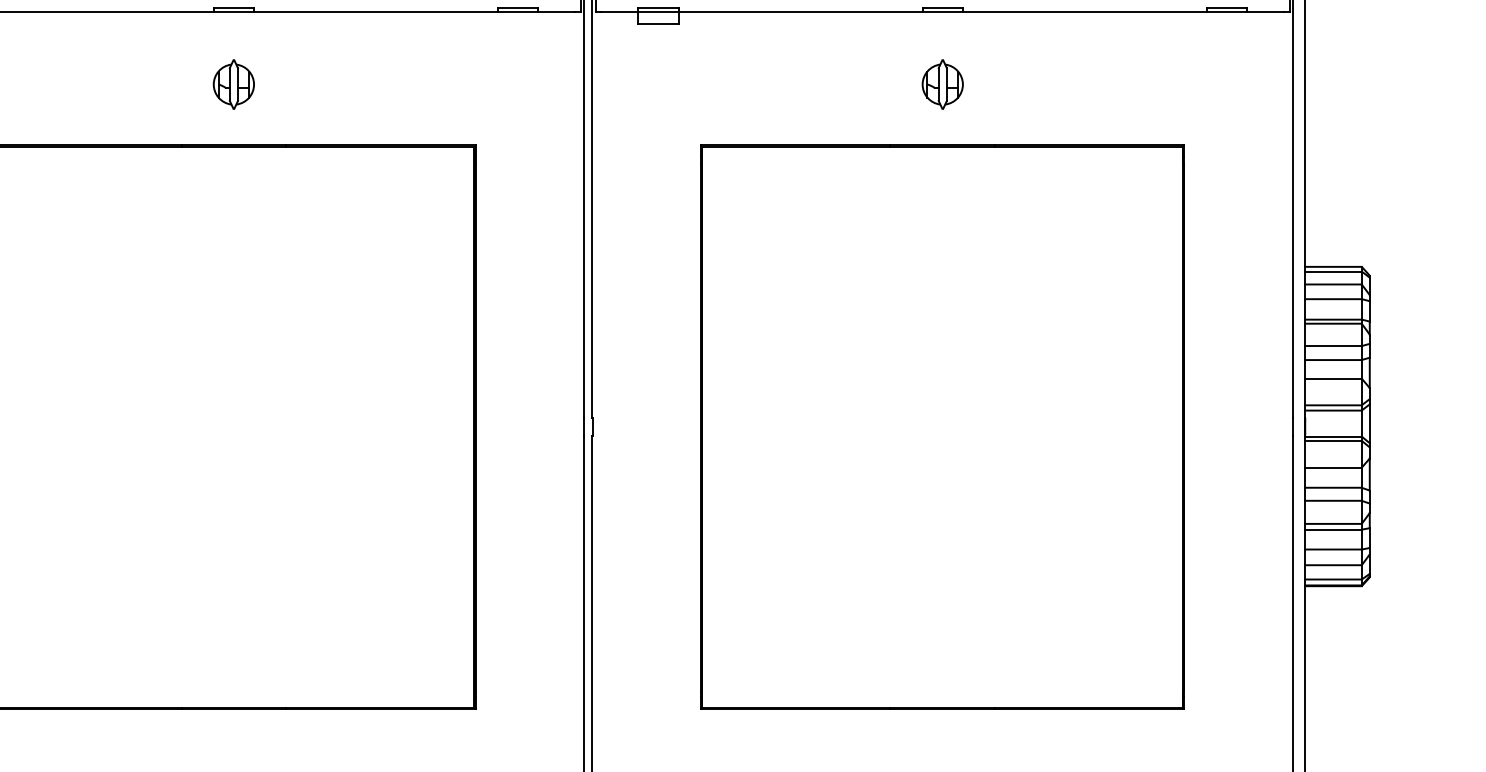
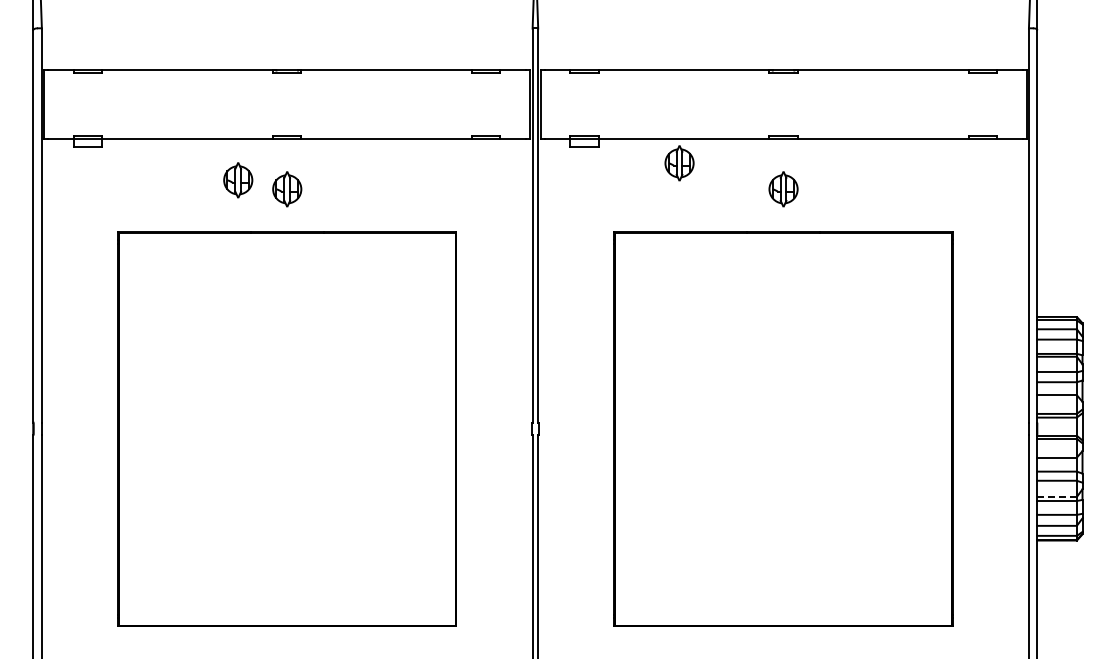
part: (794, 47) -> (679, 163), added
part: (164, 71) -> (238, 180), added
line: (1334, 523) -> (1057, 496), solid -> dashed

